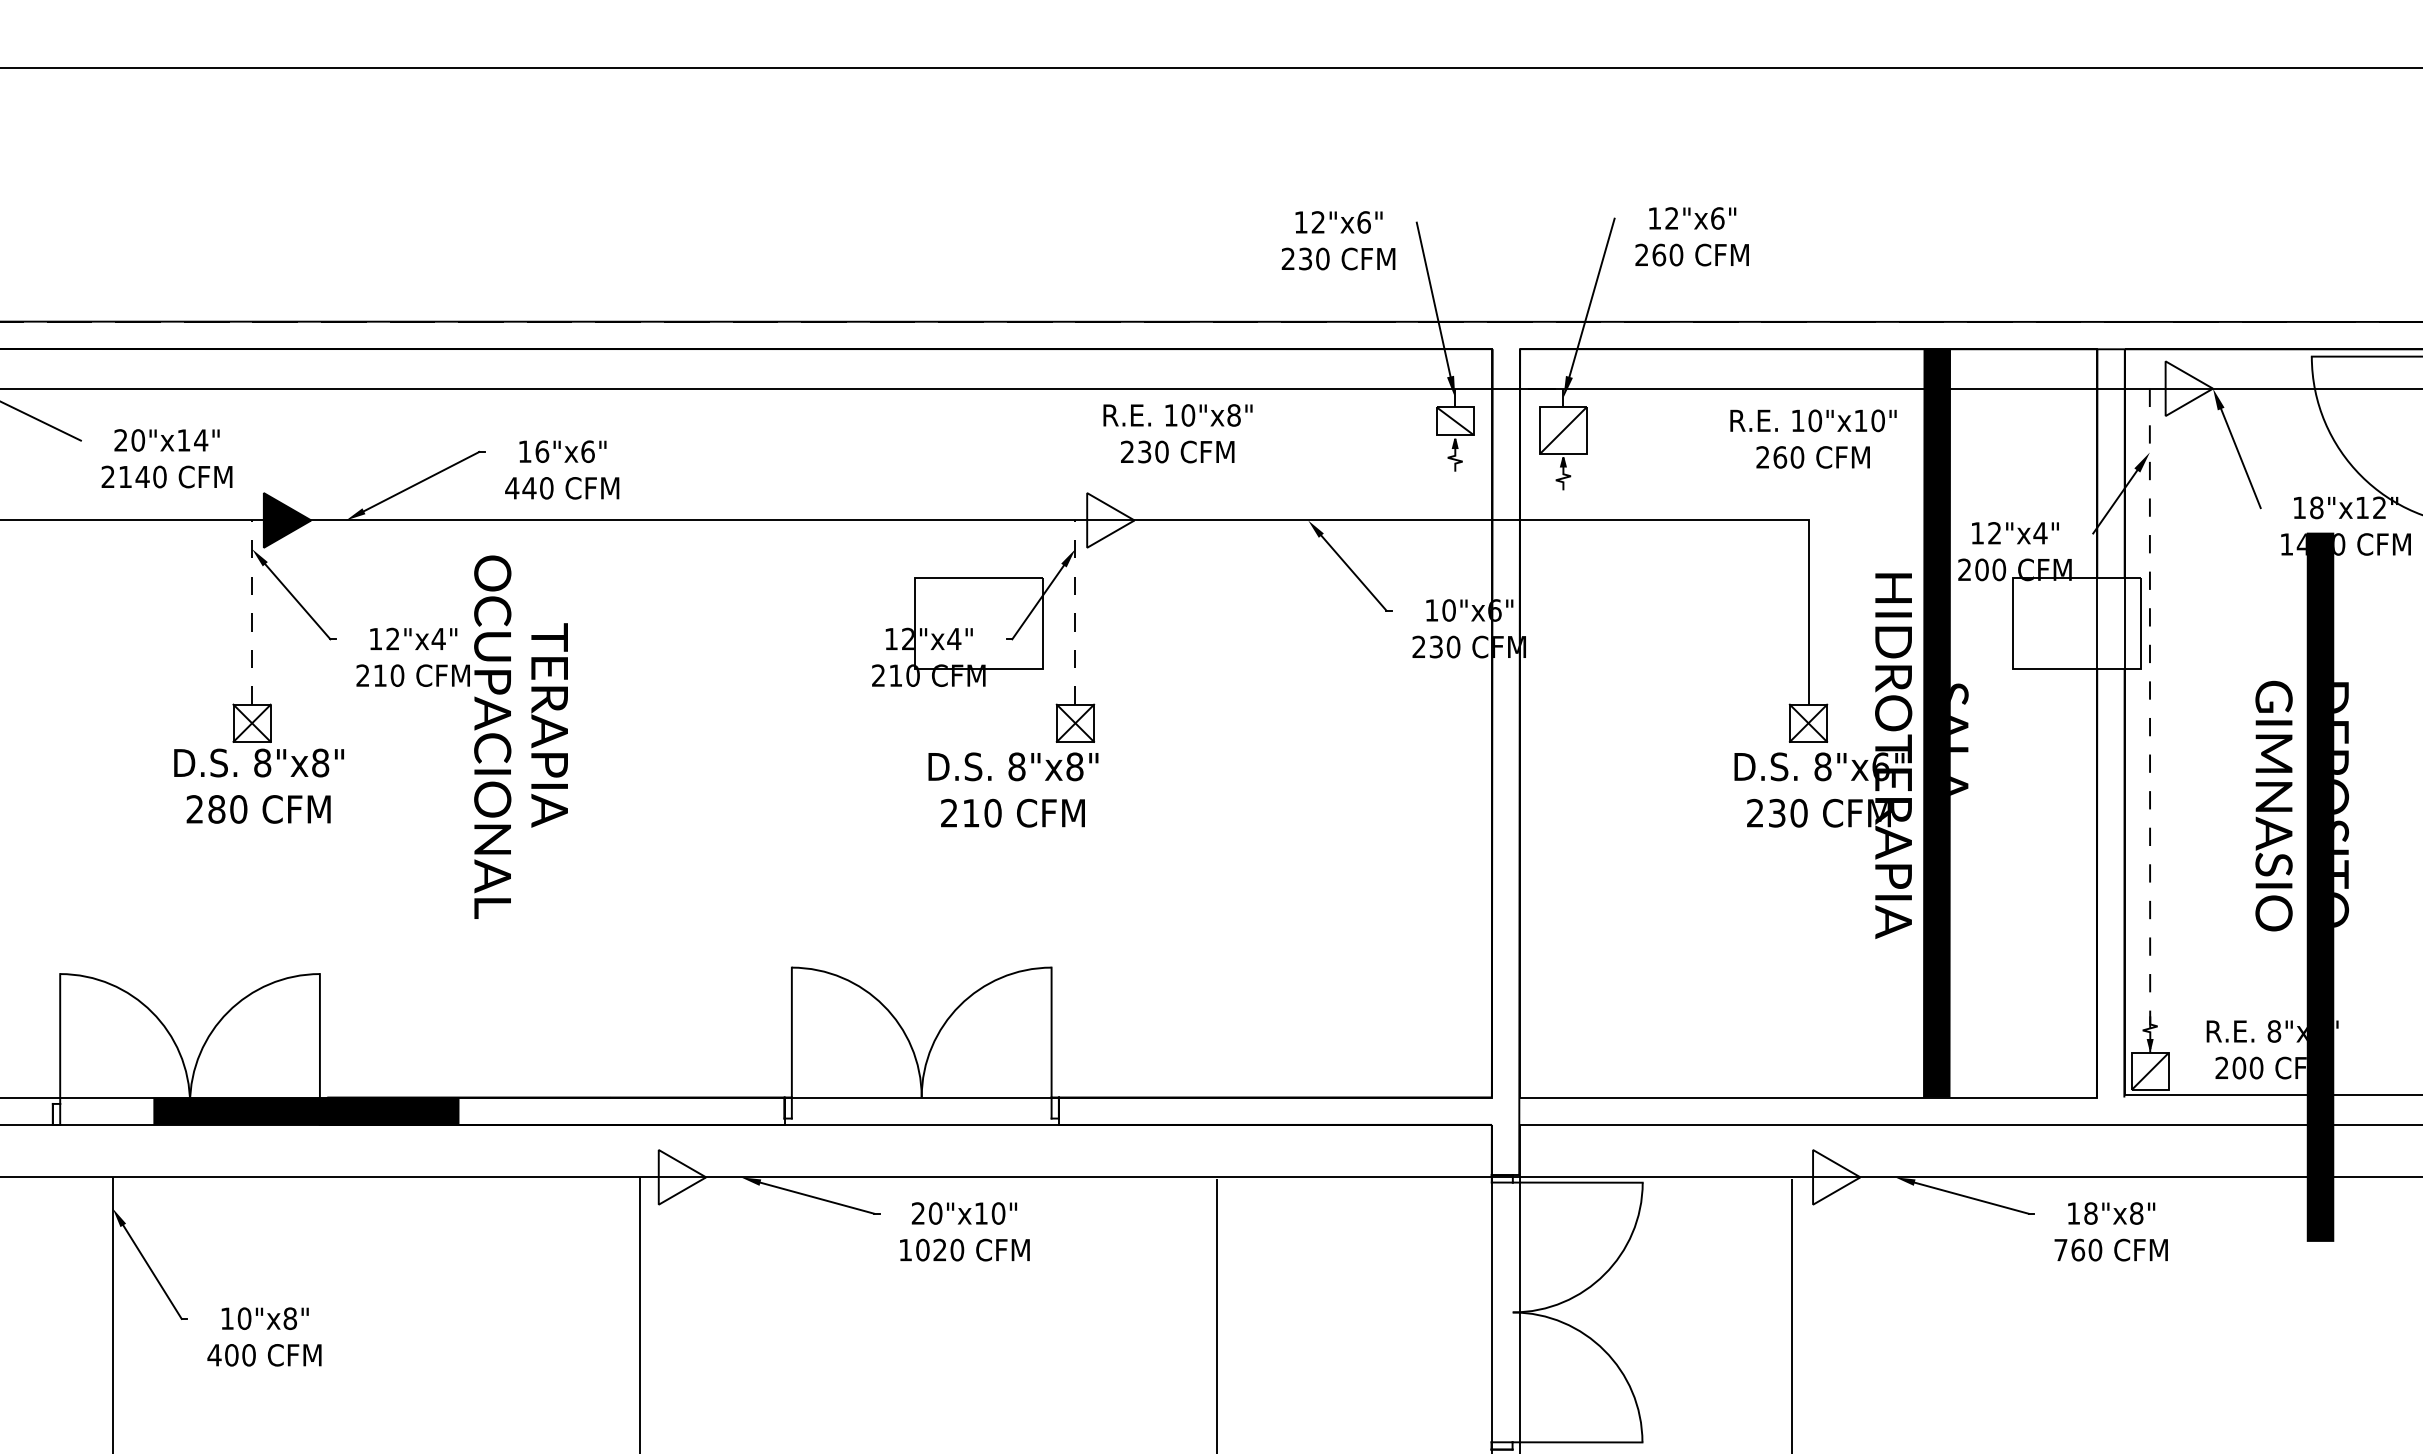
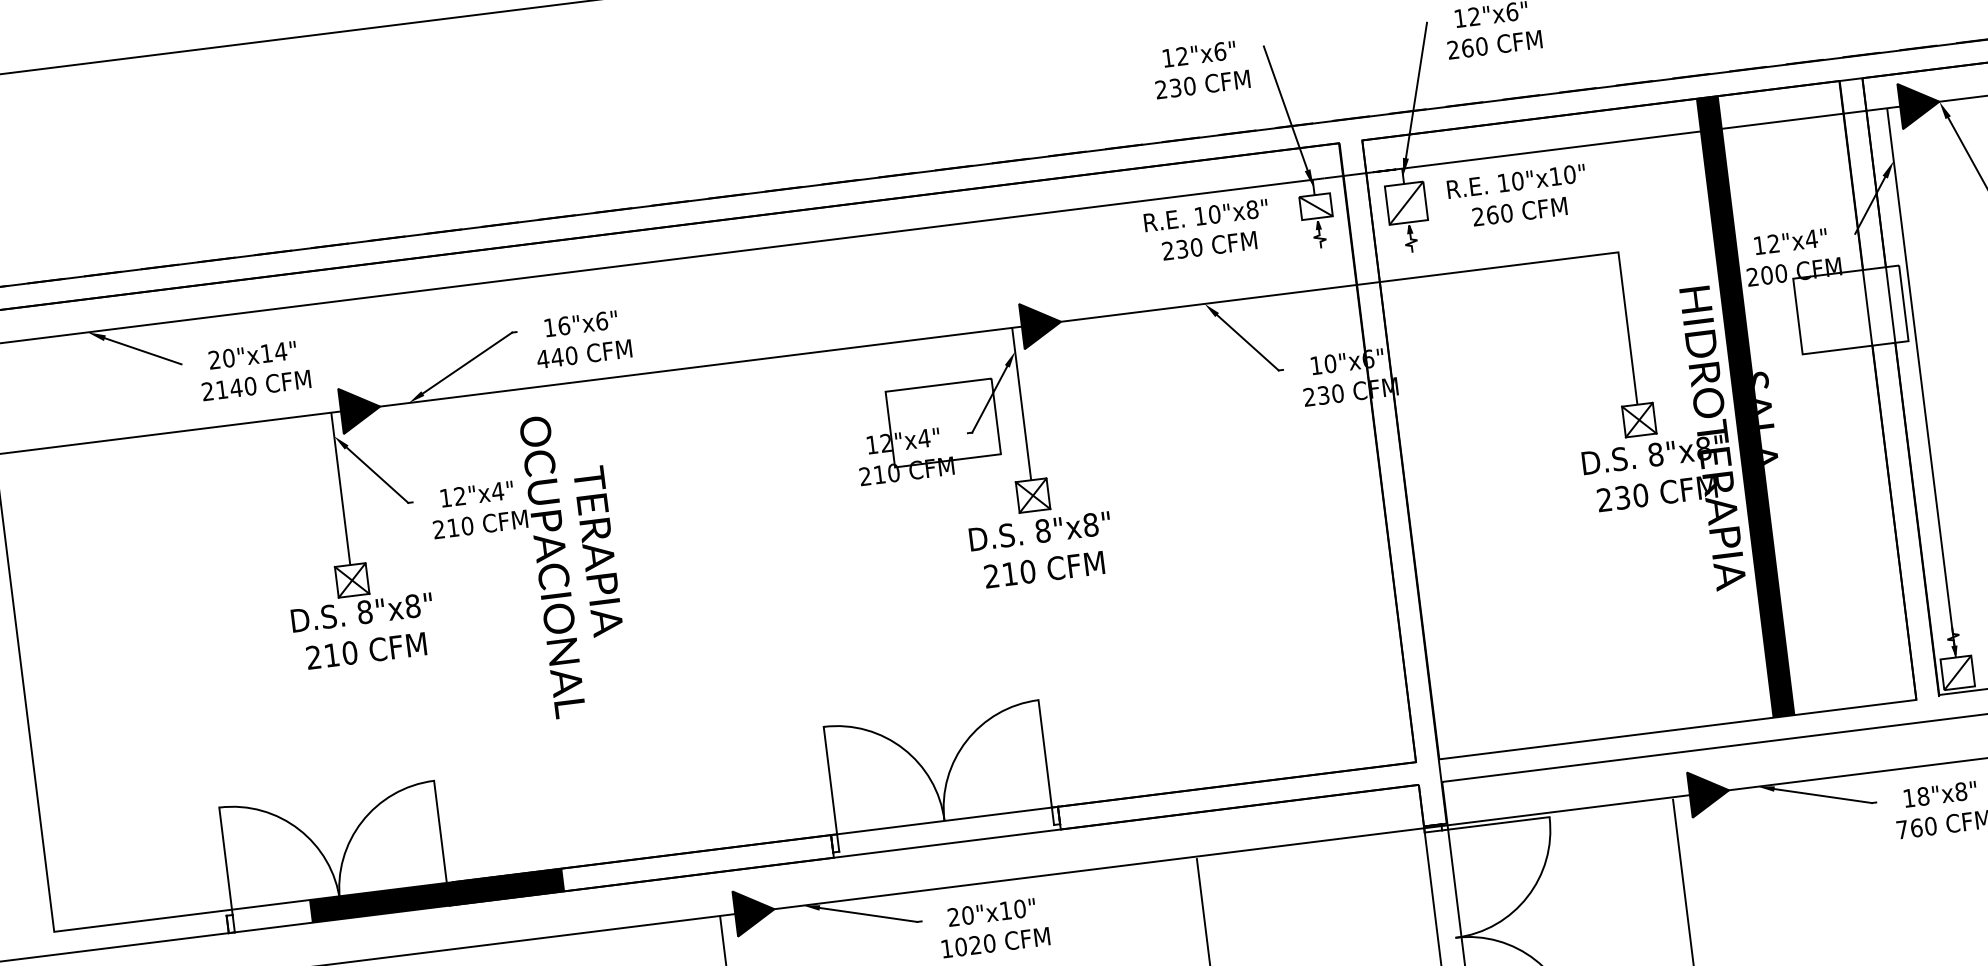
fill: (2189, 388) -> (1919, 103), added
text: (1177, 433) -> (1207, 230), moved
text: (1813, 438) -> (1518, 196), moved
fill: (1110, 520) -> (1041, 324), added
line: (252, 612) -> (341, 488), dashed -> solid
line: (1075, 612) -> (1021, 403), dashed -> solid
line: (2150, 721) -> (1921, 383), dashed -> solid
text: (1880, 766) -> (1703, 448), 8"x6" -> 8"x8"
text: (1013, 789) -> (1042, 550), moved
text: (216, 809) -> (331, 655), 280 -> 210
fill: (682, 1176) -> (754, 910), added
fill: (1836, 1176) -> (1709, 792), added

